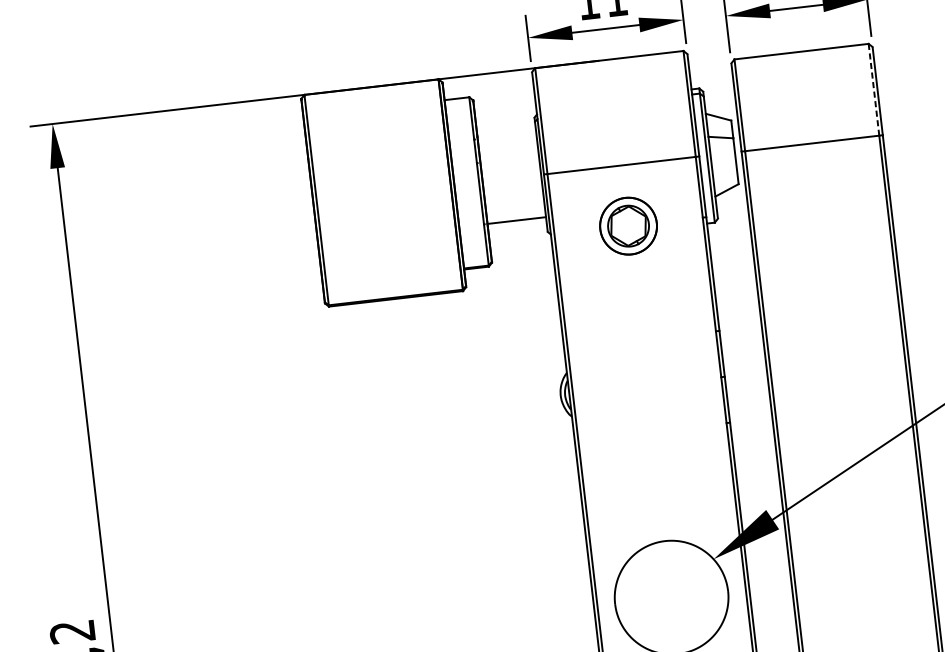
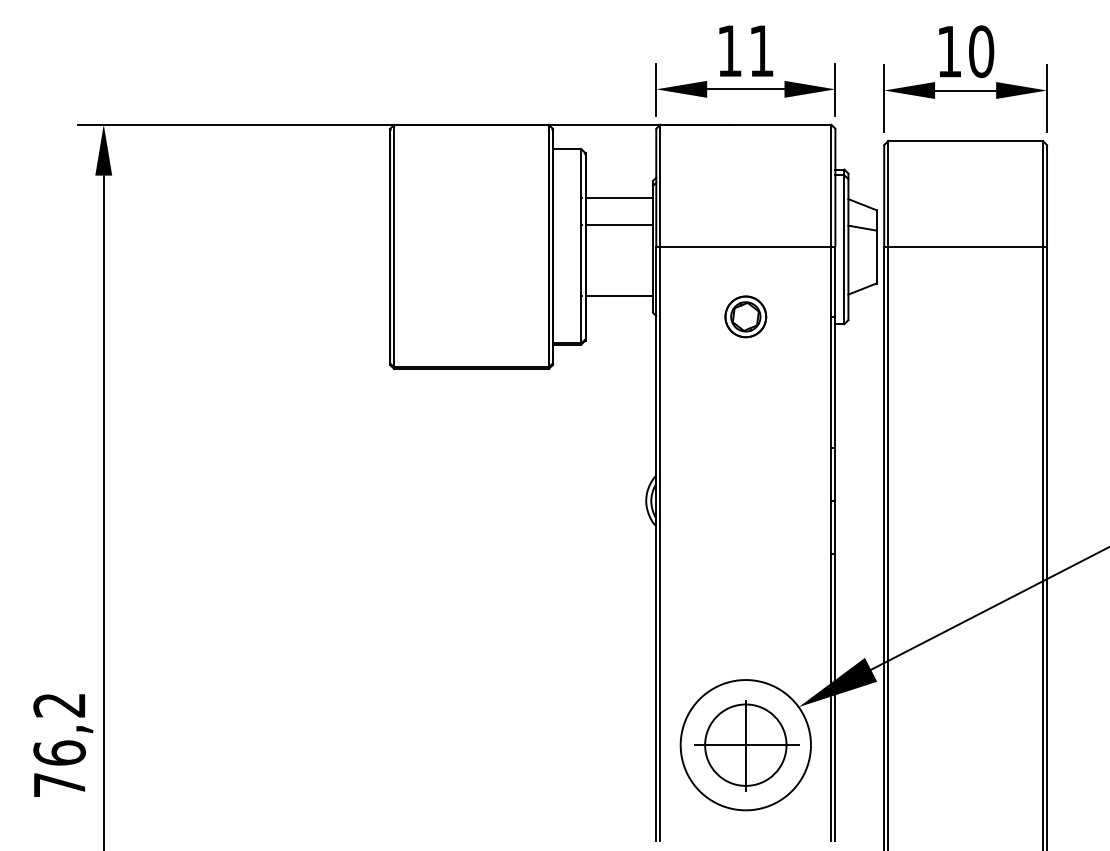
line: (873, 89) -> (1042, 193), dashed -> solid
line: (507, 136) -> (619, 198), added
line: (509, 159) -> (619, 225), added
part: (628, 225) -> (745, 316), size x0.62
part: (672, 597) -> (746, 745), added

